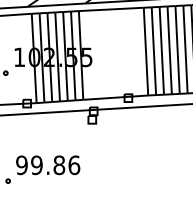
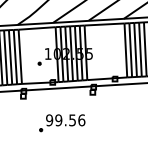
text: (59, 165) -> (72, 120), 99.86 -> 99.56

